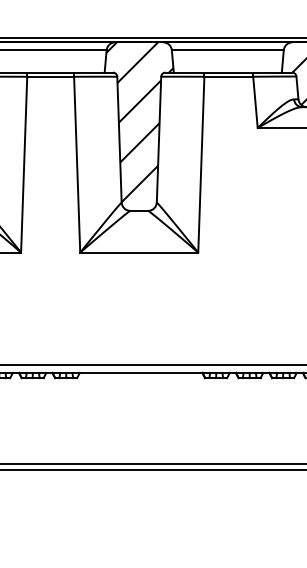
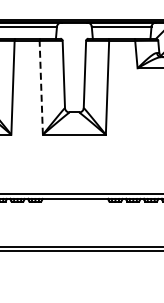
hatch: (139, 120) -> (74, 64), removed
line: (77, 164) -> (41, 87), solid -> dashed

